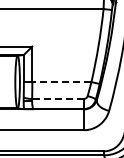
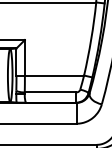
line: (61, 82) -> (54, 75), dashed -> solid
line: (57, 98) -> (50, 91), dashed -> solid

